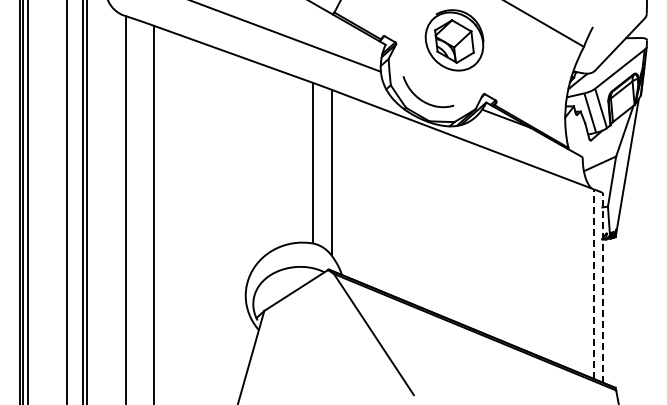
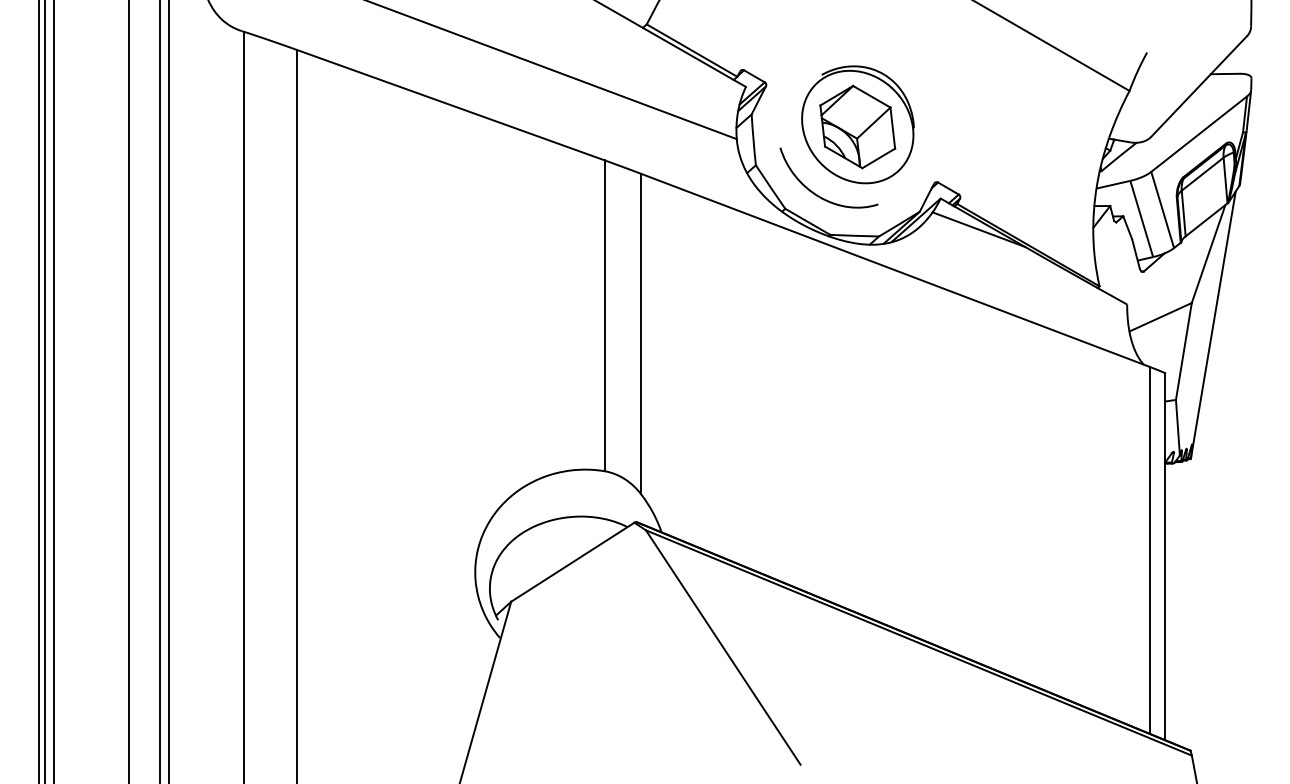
part: (454, 40) -> (857, 125), moved
line: (594, 284) -> (1149, 550), dashed -> solid
line: (602, 287) -> (1165, 556), dashed -> solid

